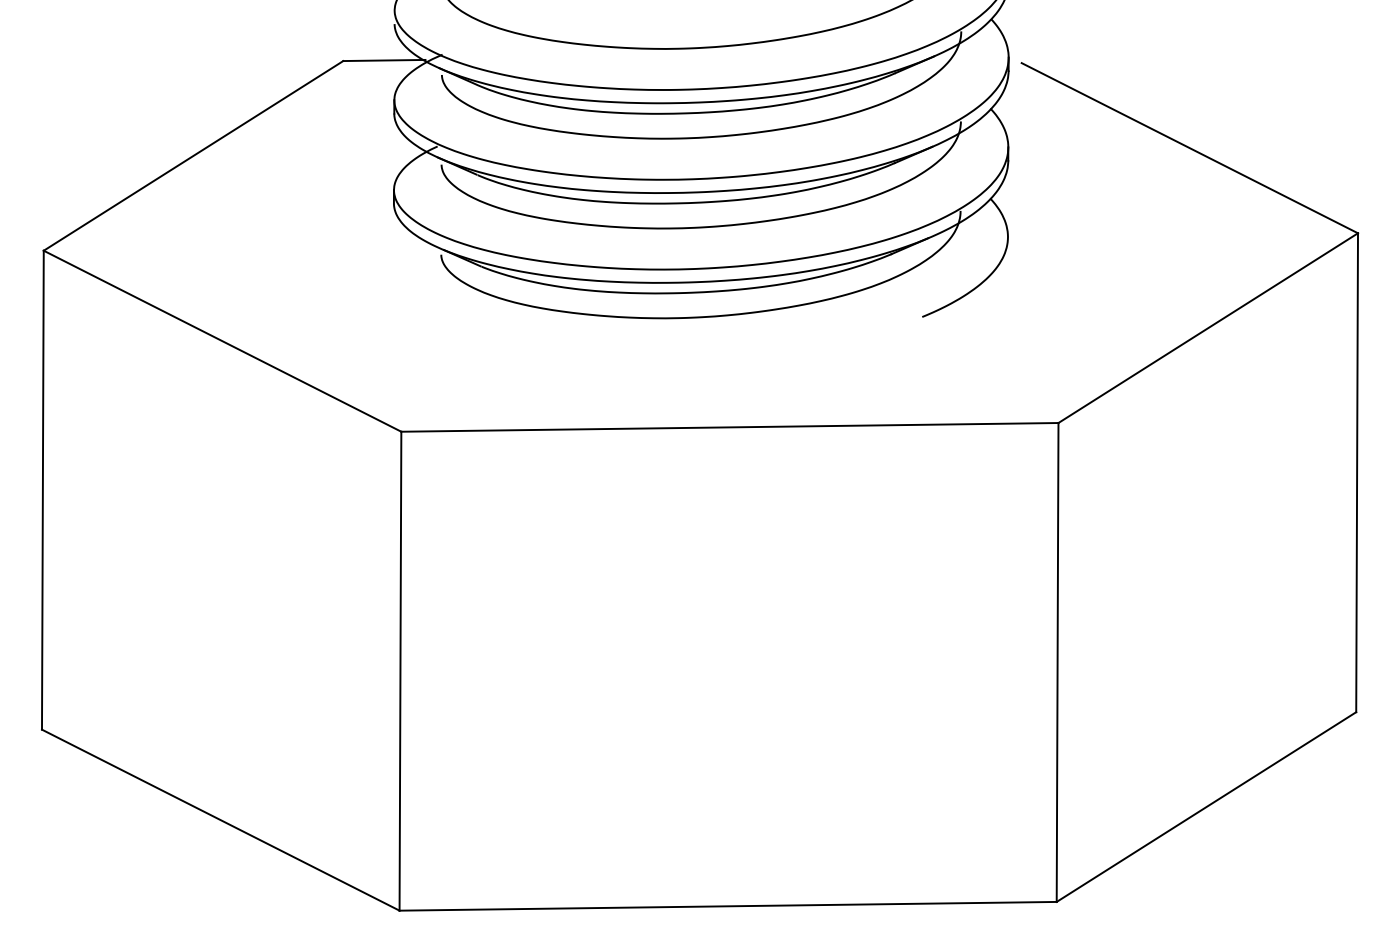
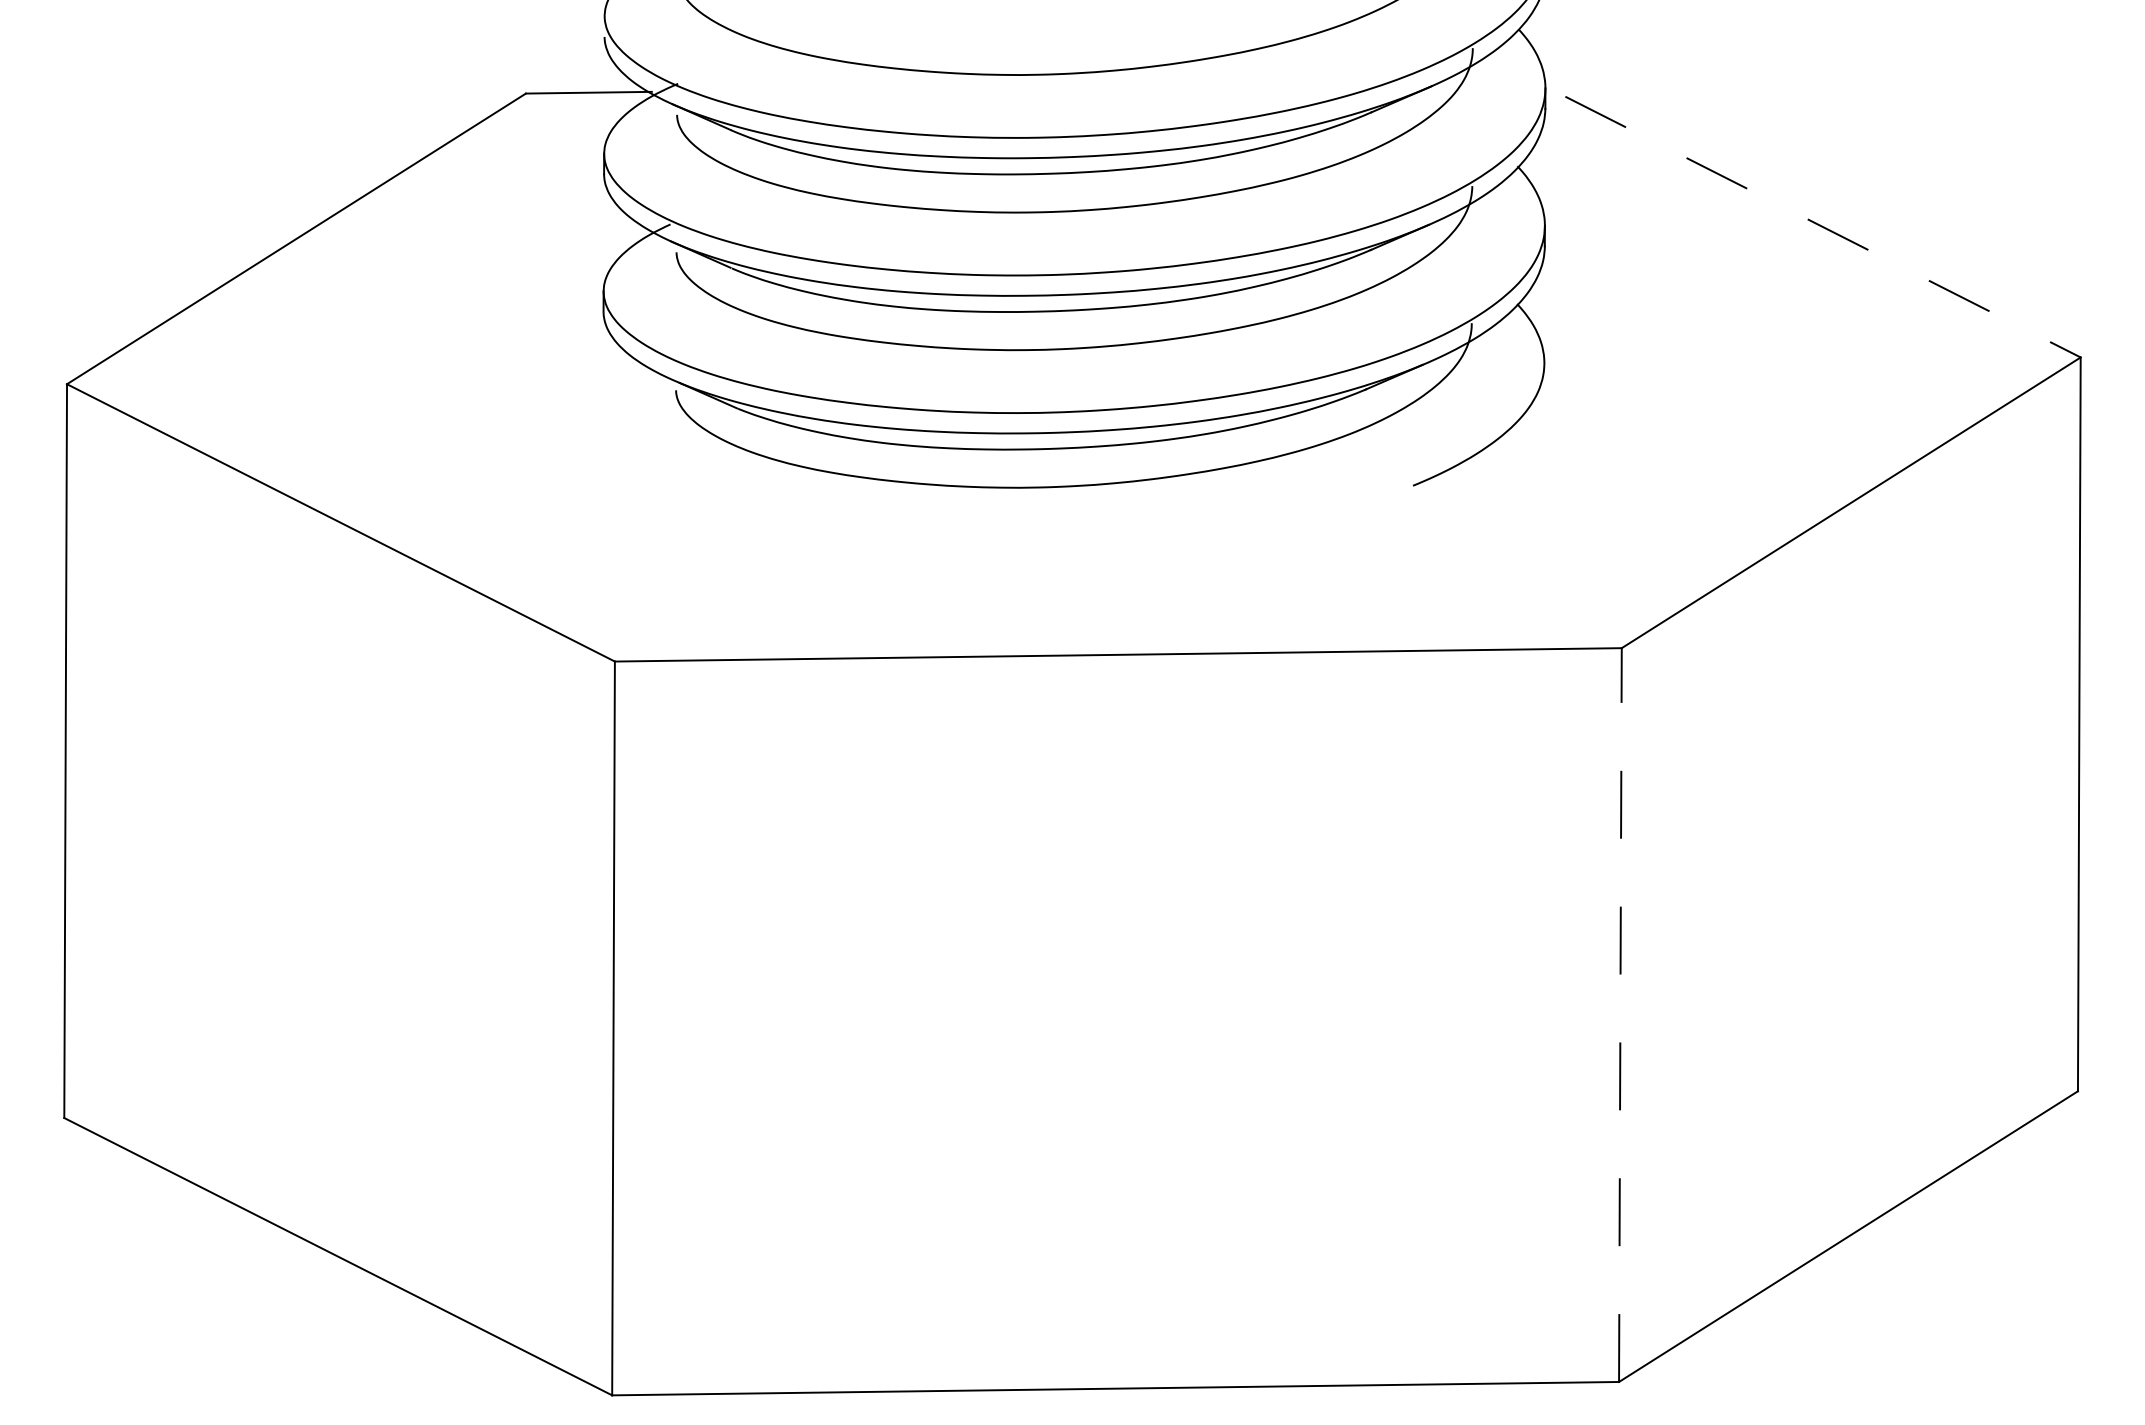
line: (1190, 148) -> (1824, 227), solid -> dashed
line: (1057, 661) -> (1620, 1013), solid -> dashed

